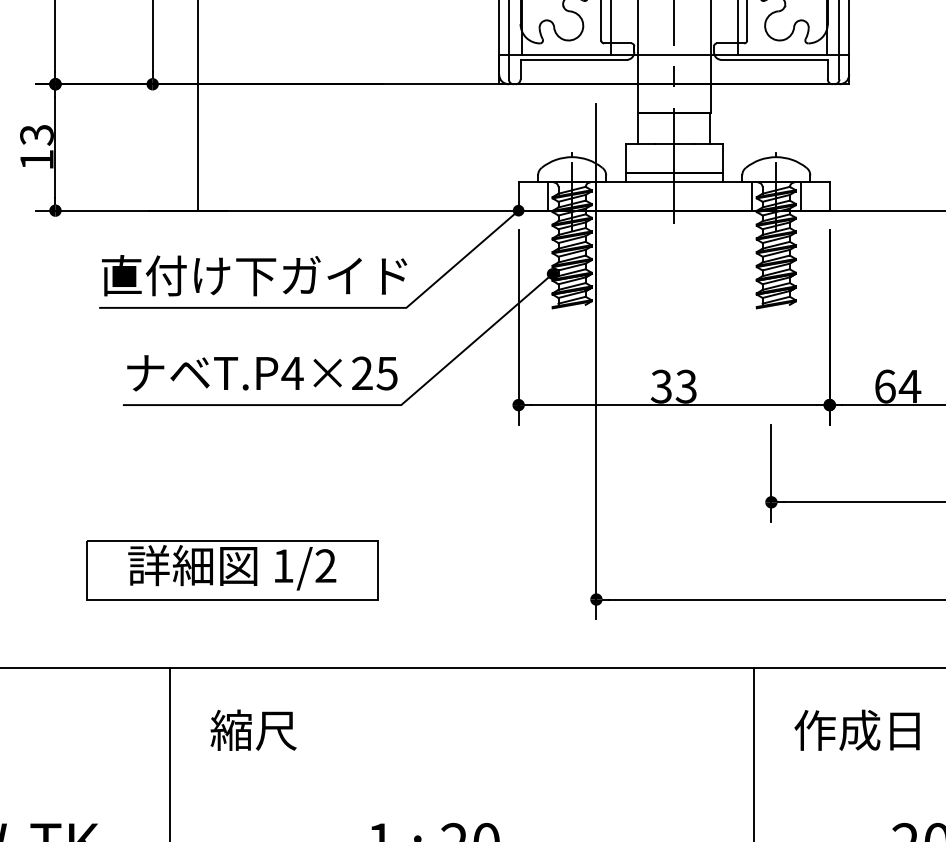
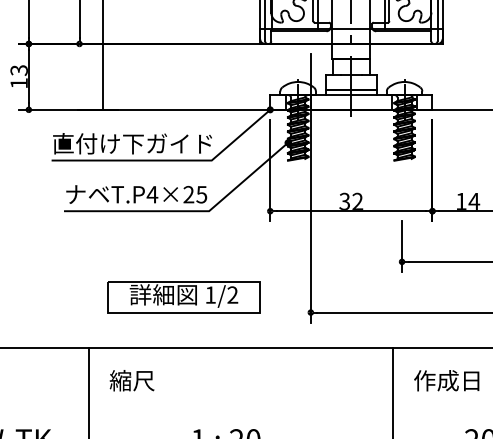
text: (885, 384) -> (461, 200), 64 -> 14
text: (685, 386) -> (357, 201), 33 -> 32
part: (231, 570) -> (183, 297), moved

